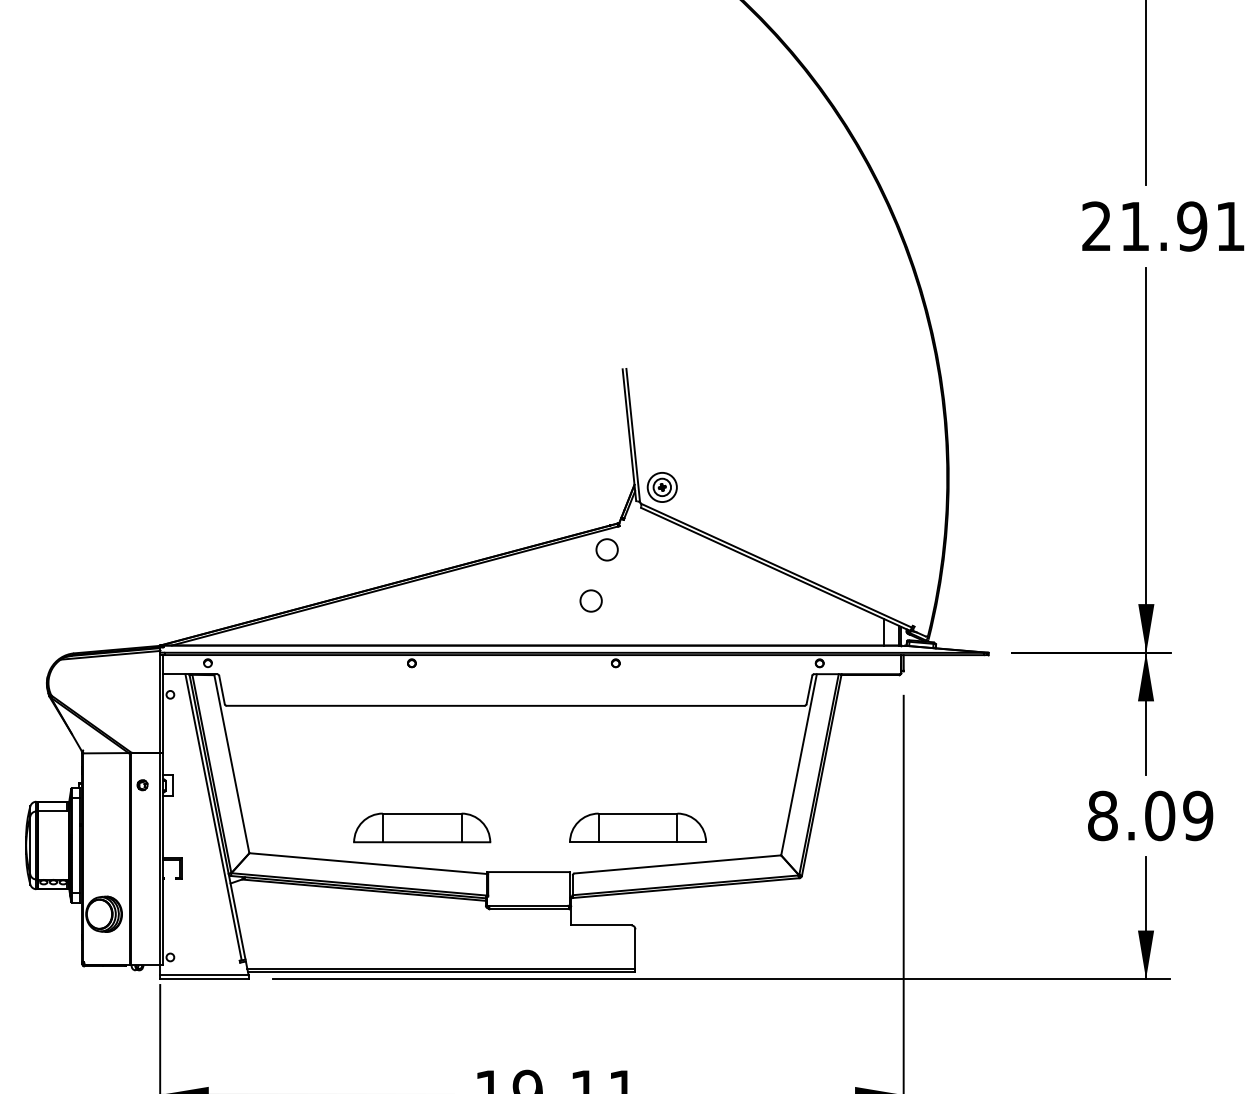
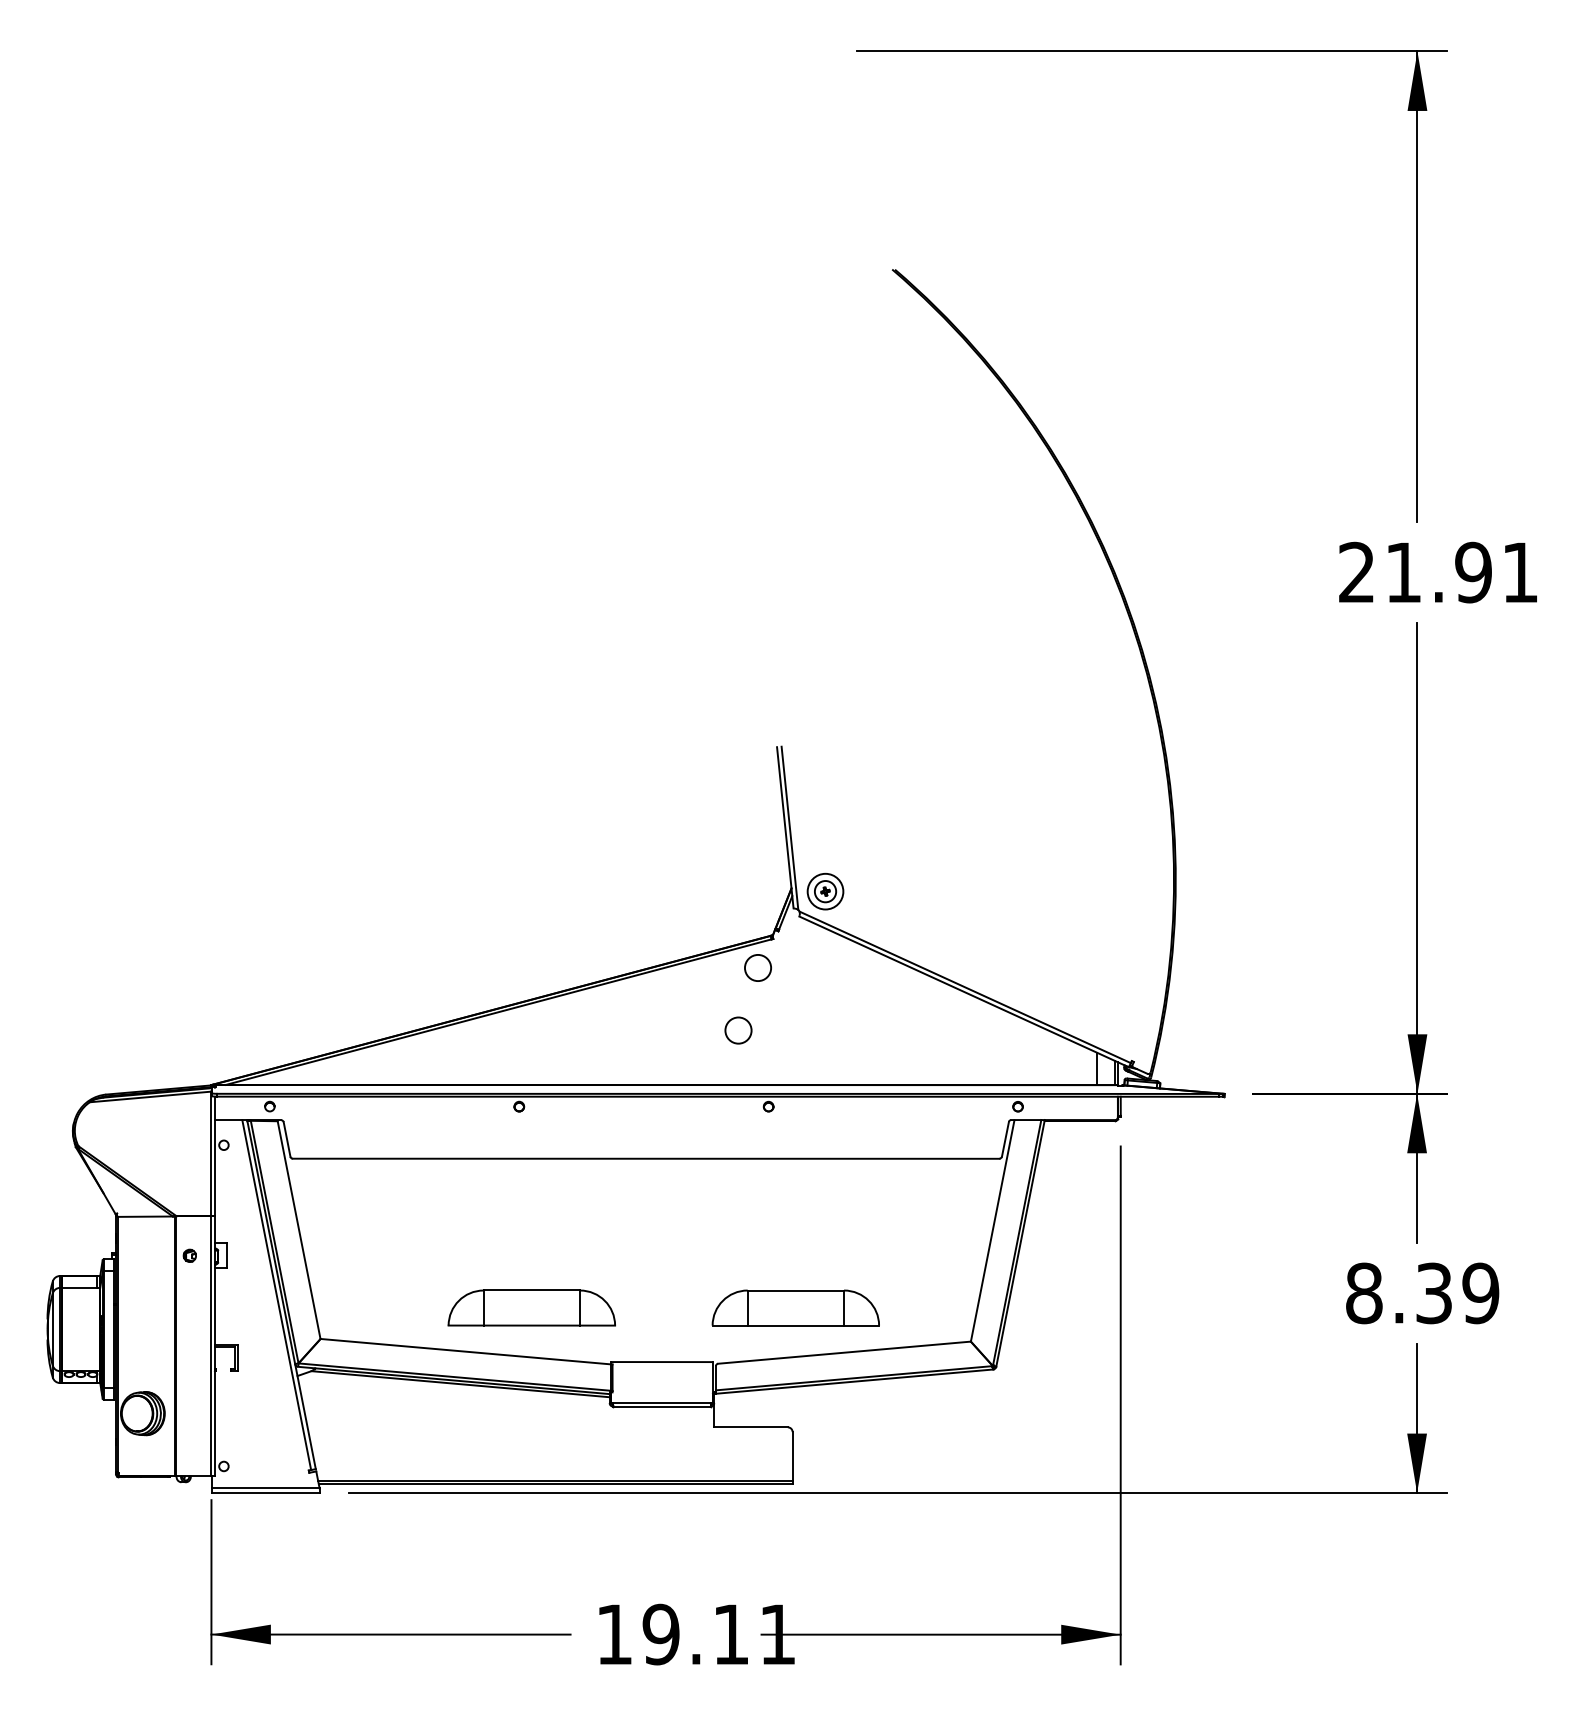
text: (1160, 816) -> (1434, 1293), 8.09 -> 8.39

